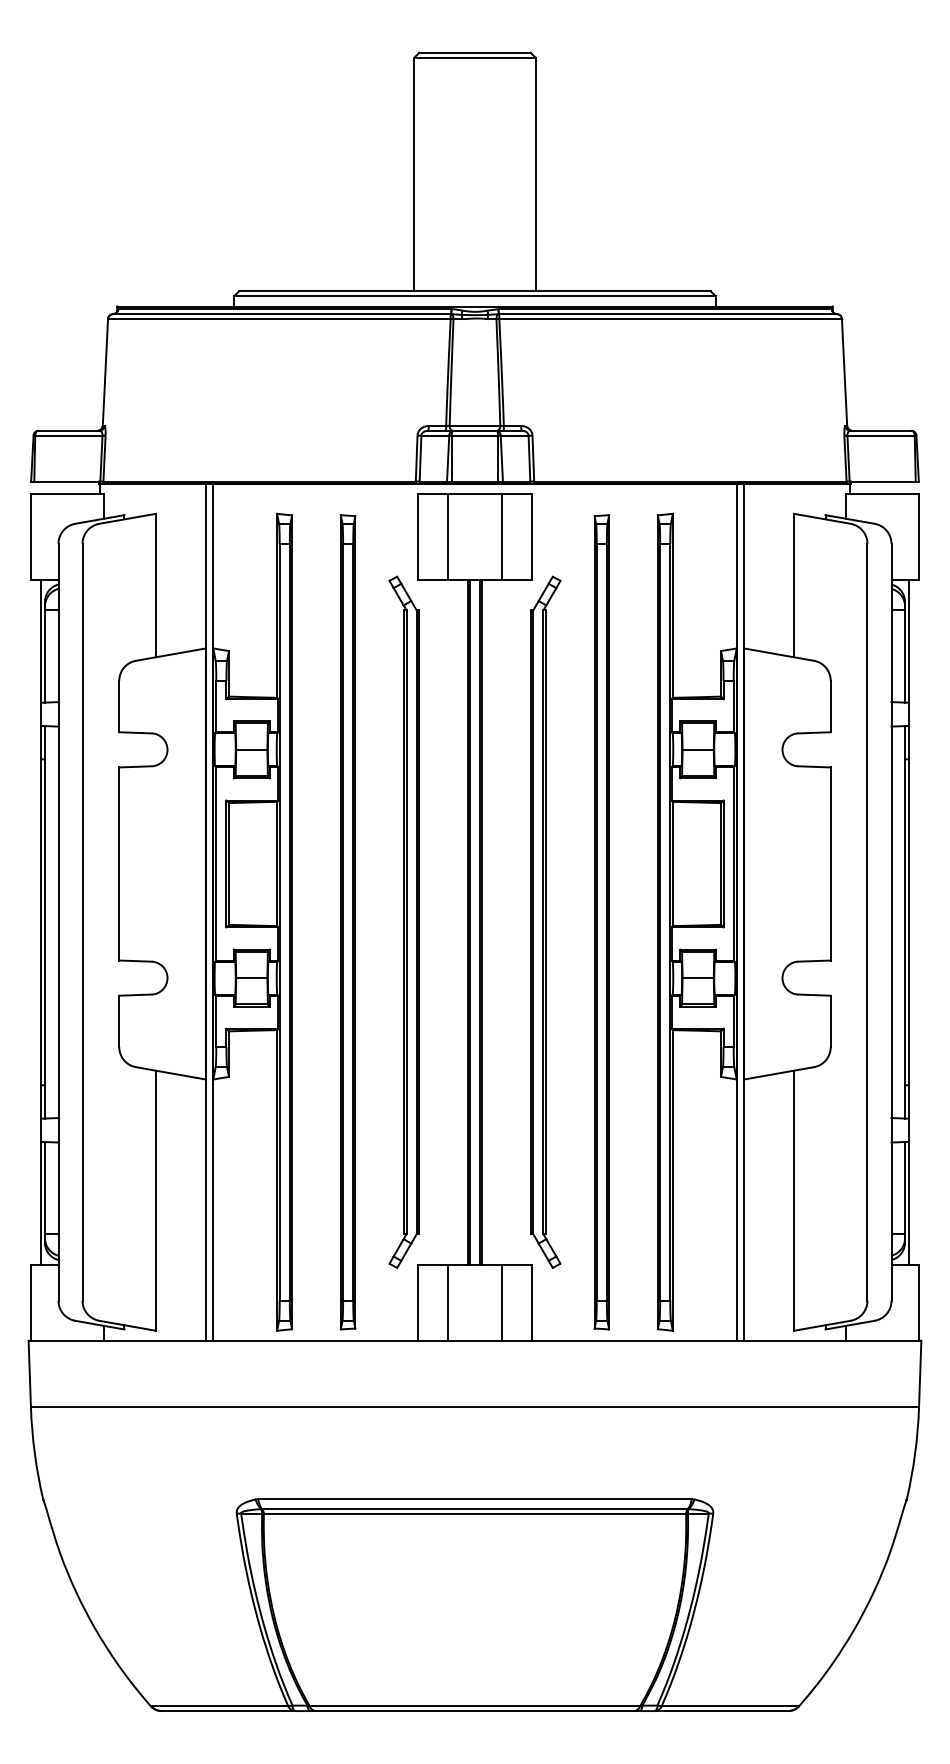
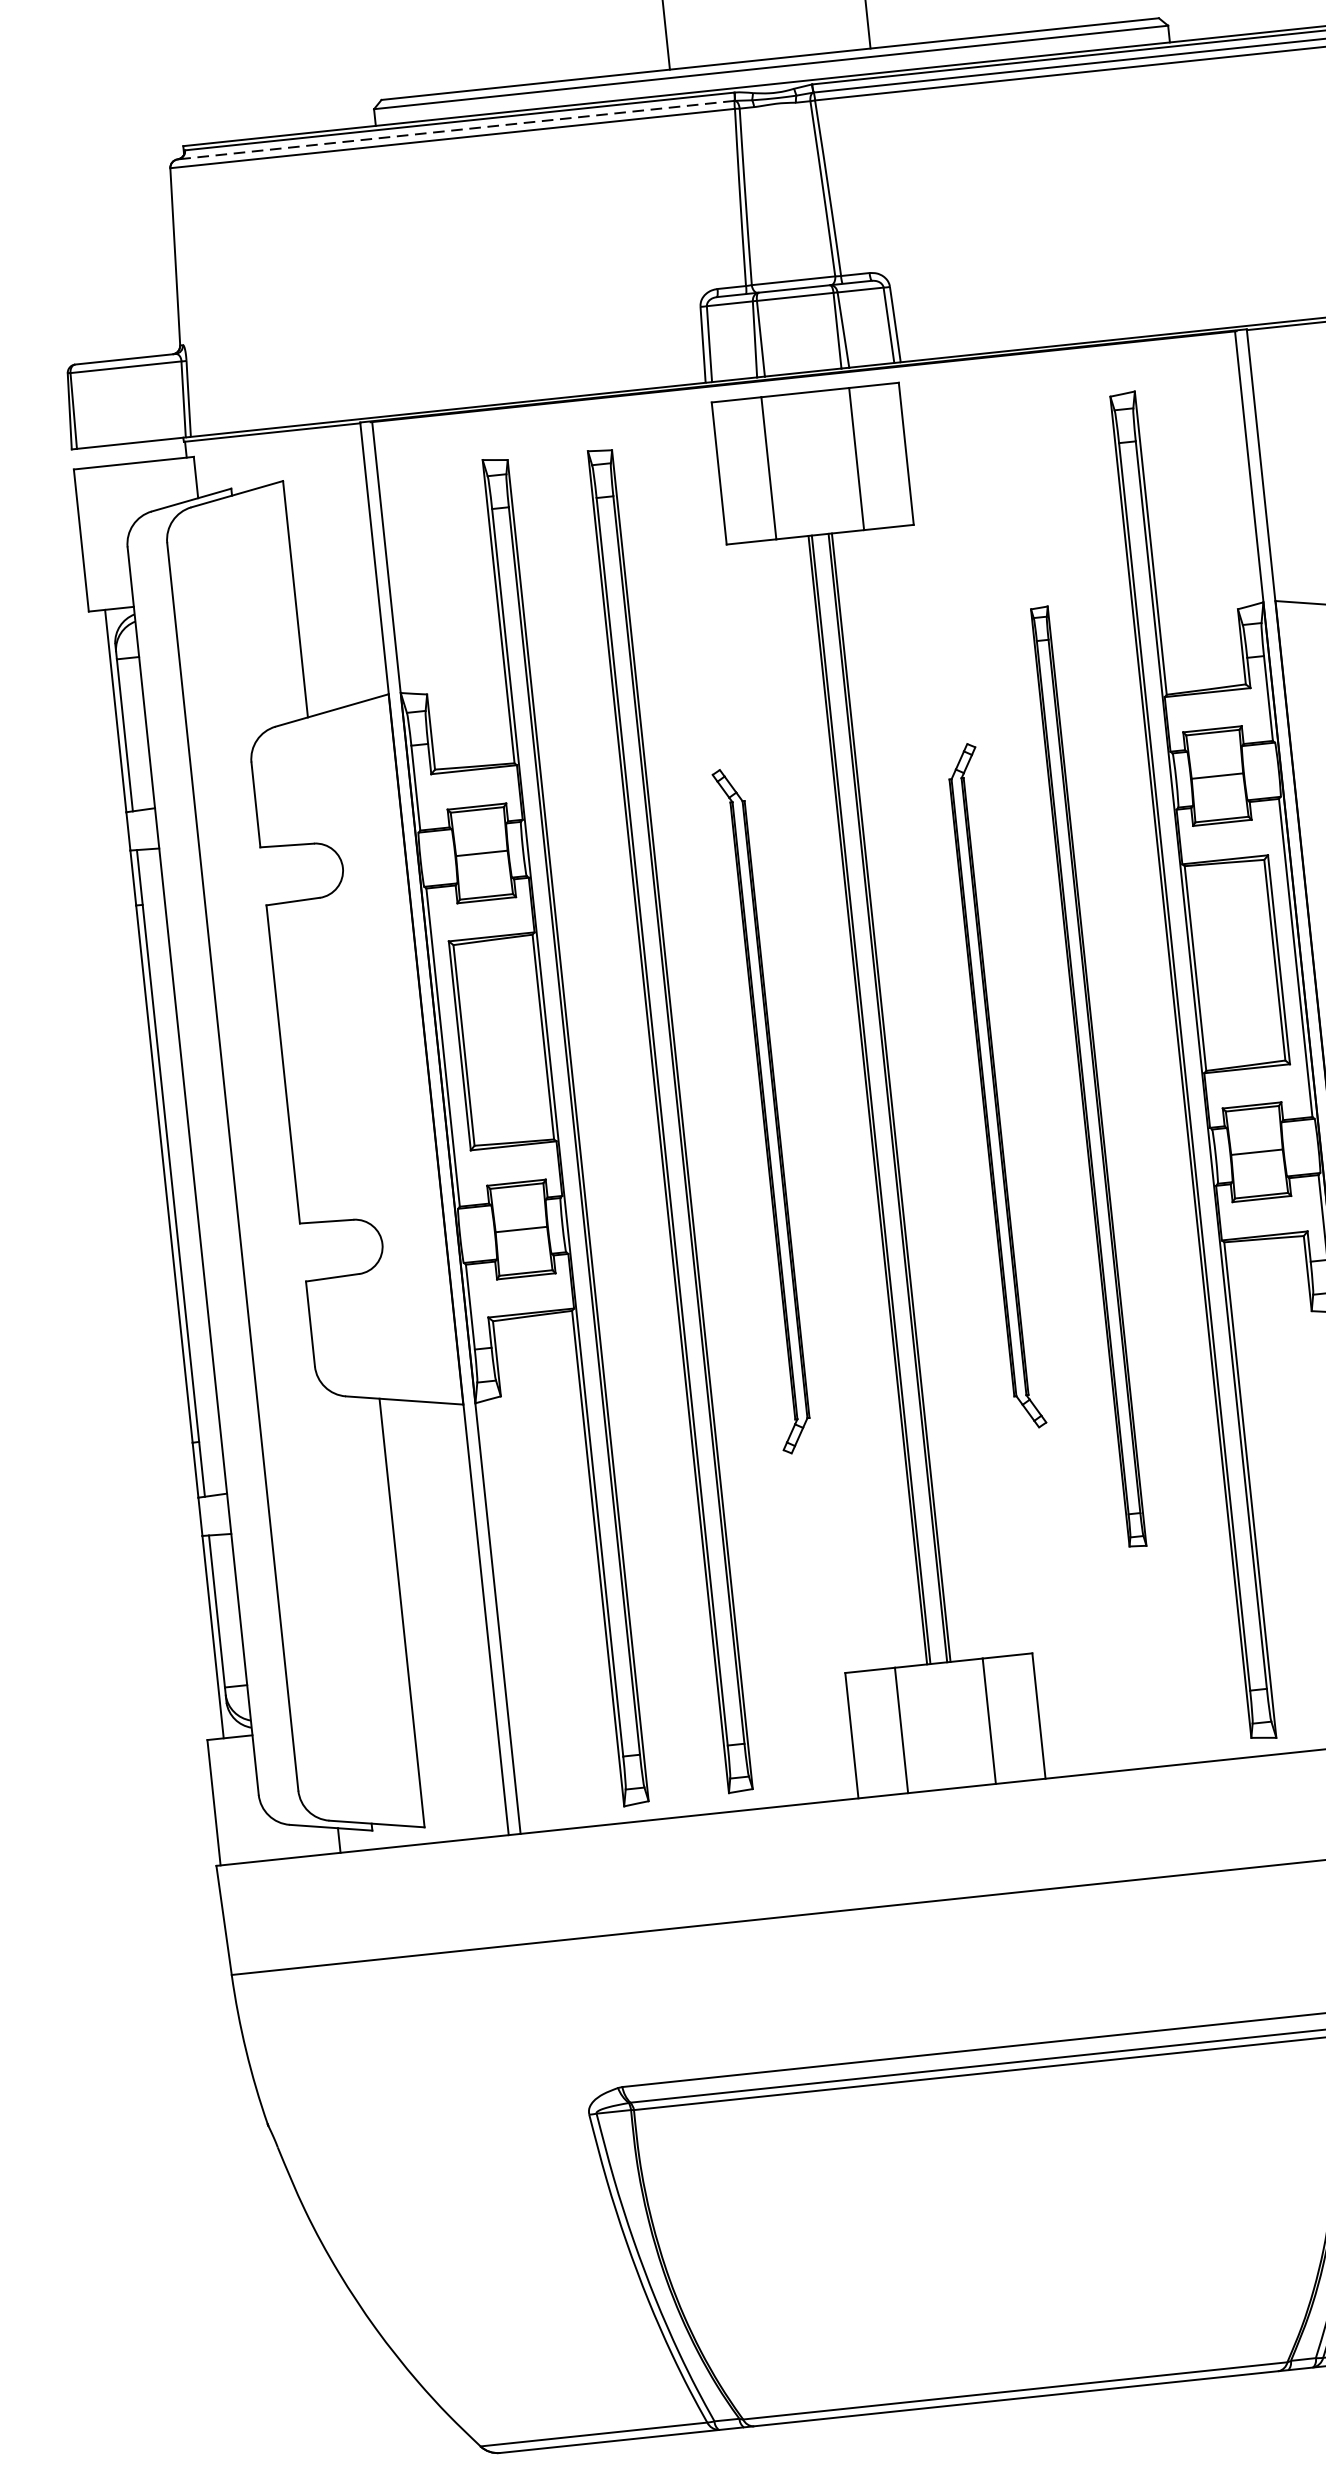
line: (282, 314) -> (457, 130), solid -> dashed
part: (403, 921) -> (761, 1109), size x0.6
part: (545, 921) -> (995, 1085), size x0.6
part: (601, 922) -> (1088, 1077), size x0.7

